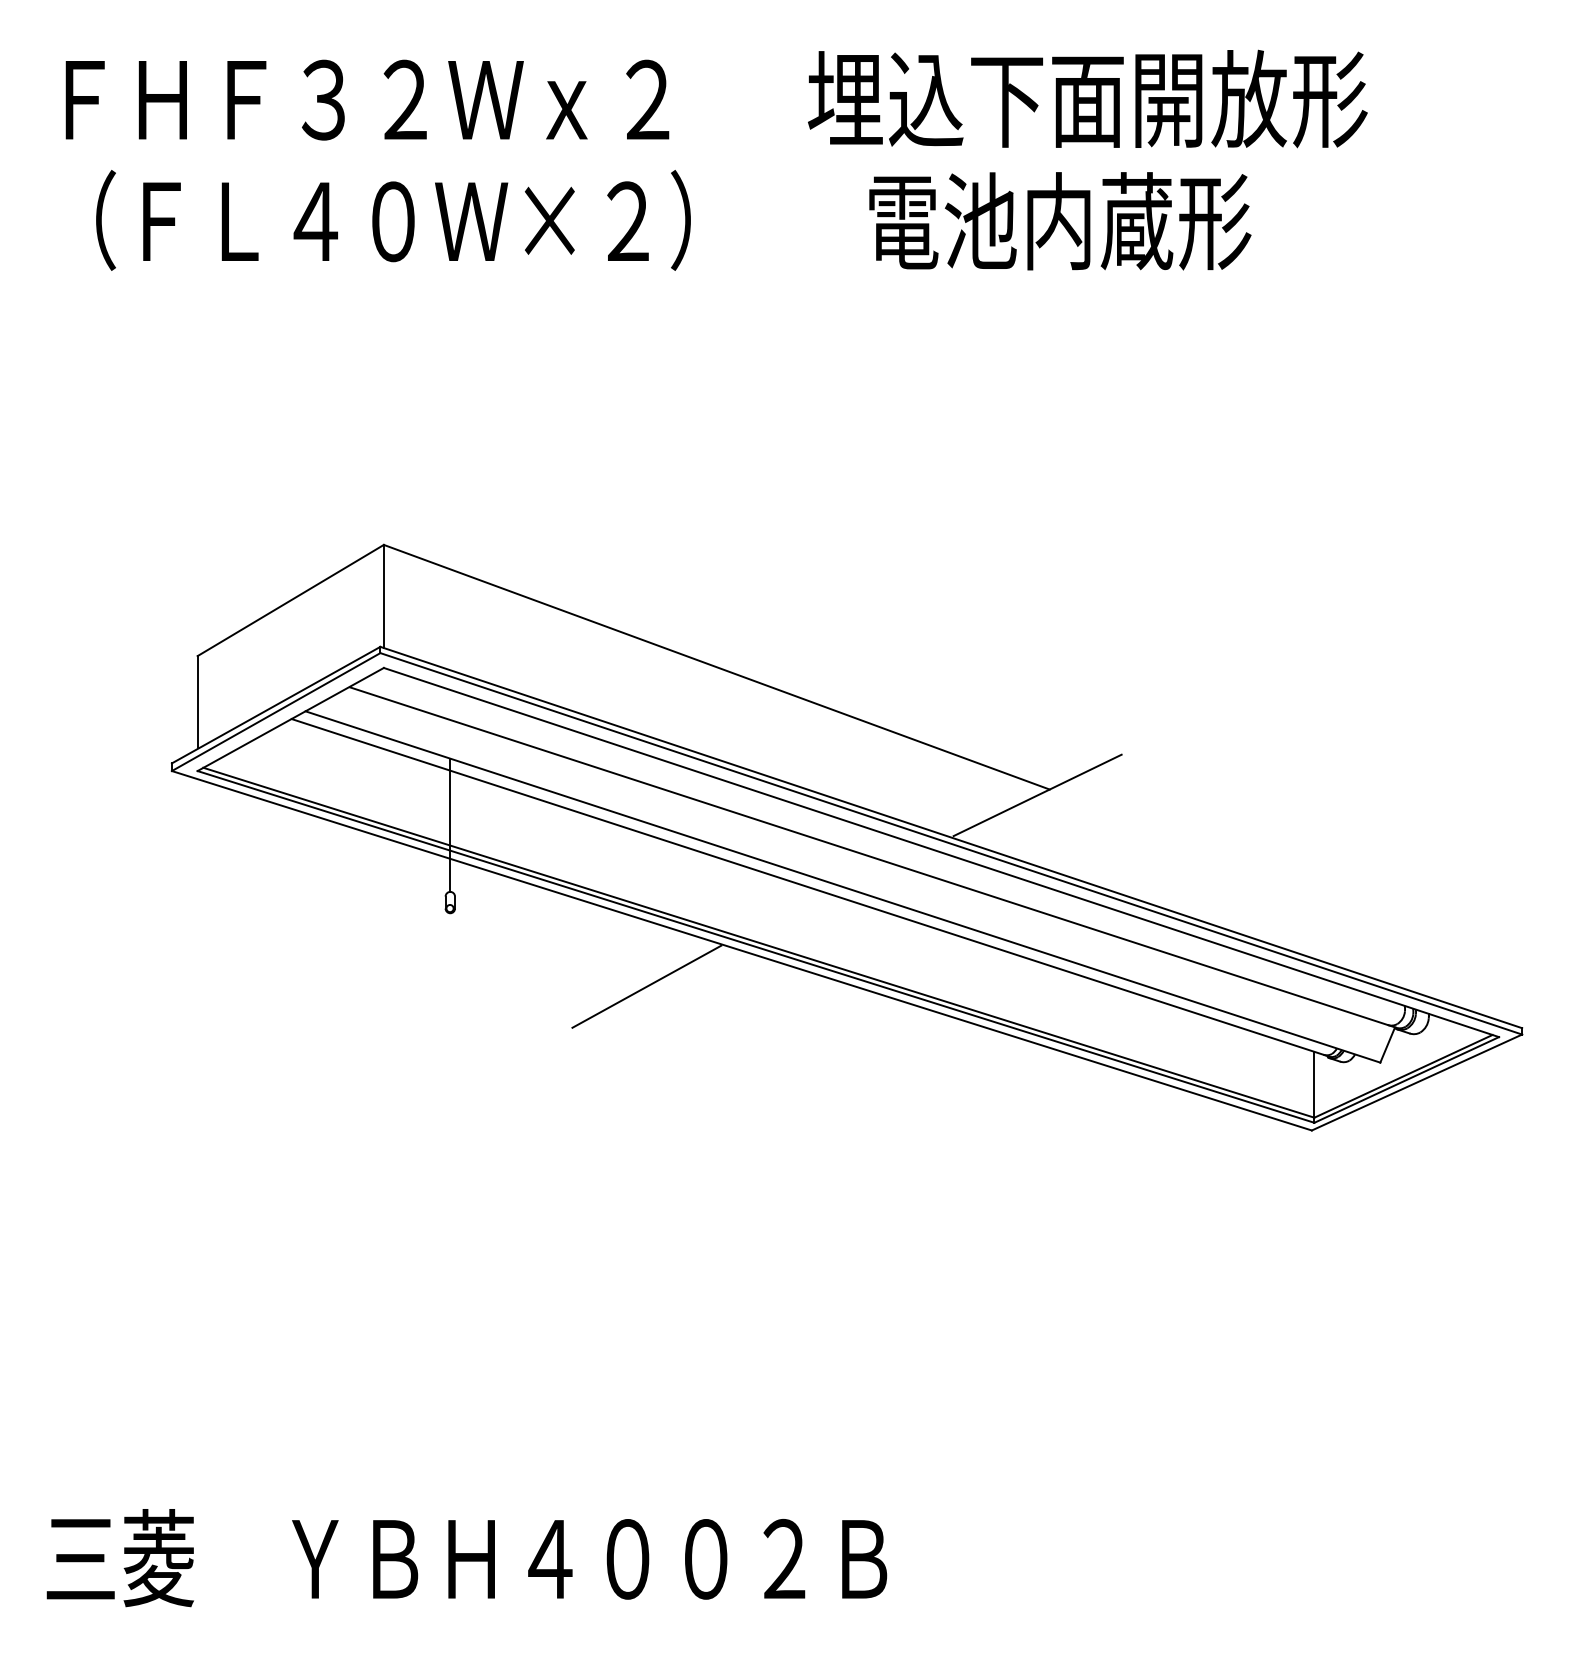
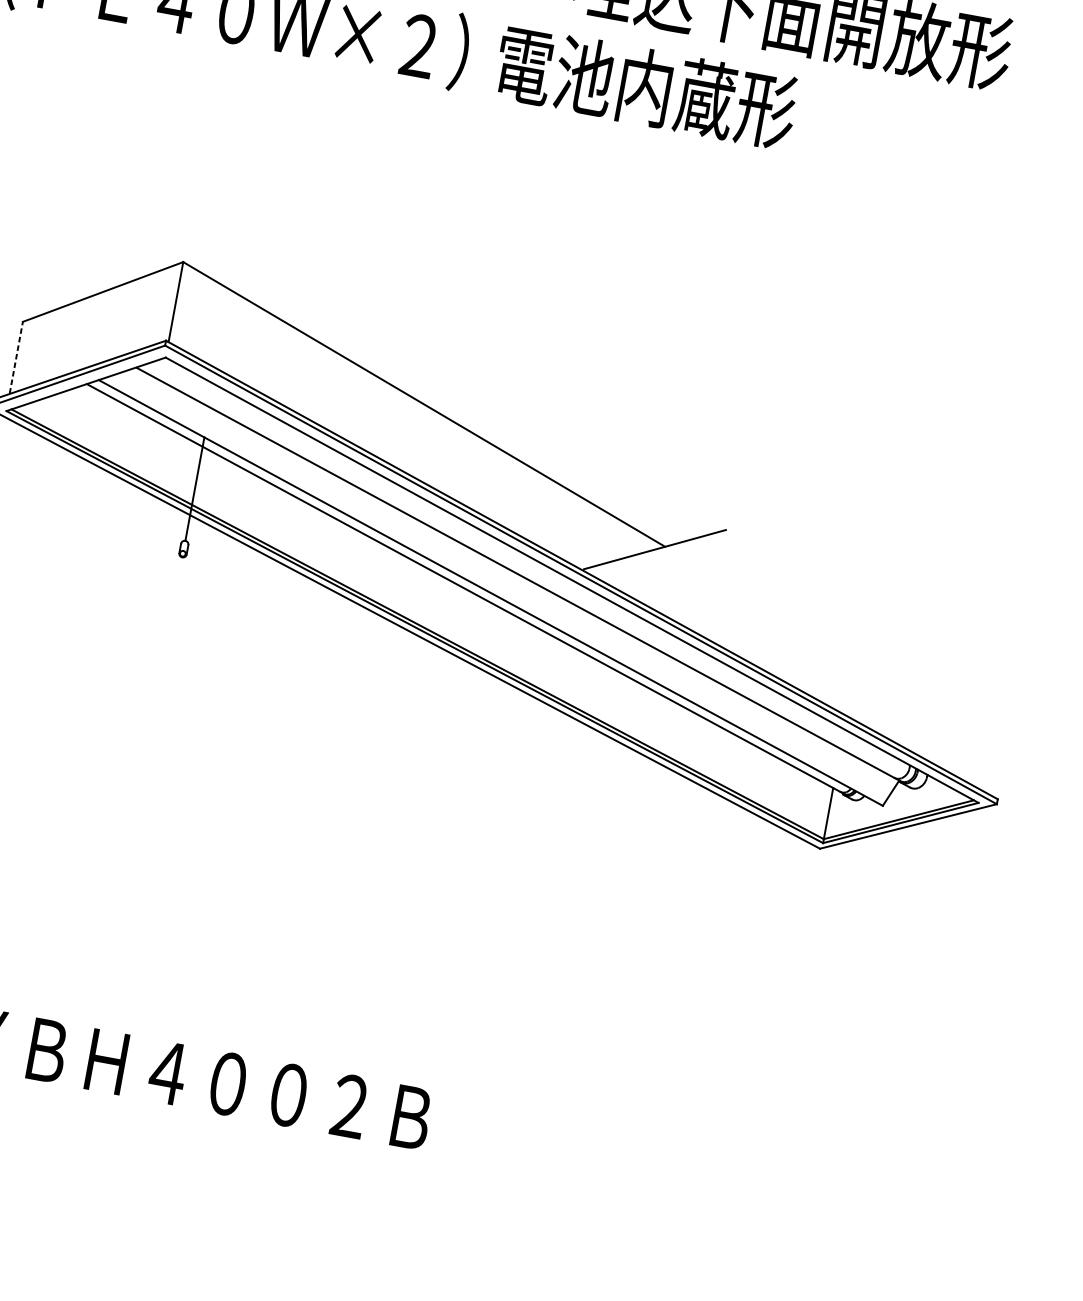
text: (1060, 221) -> (646, 87), moved
line: (197, 701) -> (16, 357), solid -> dashed
line: (646, 986) -> (324, 642), removed

